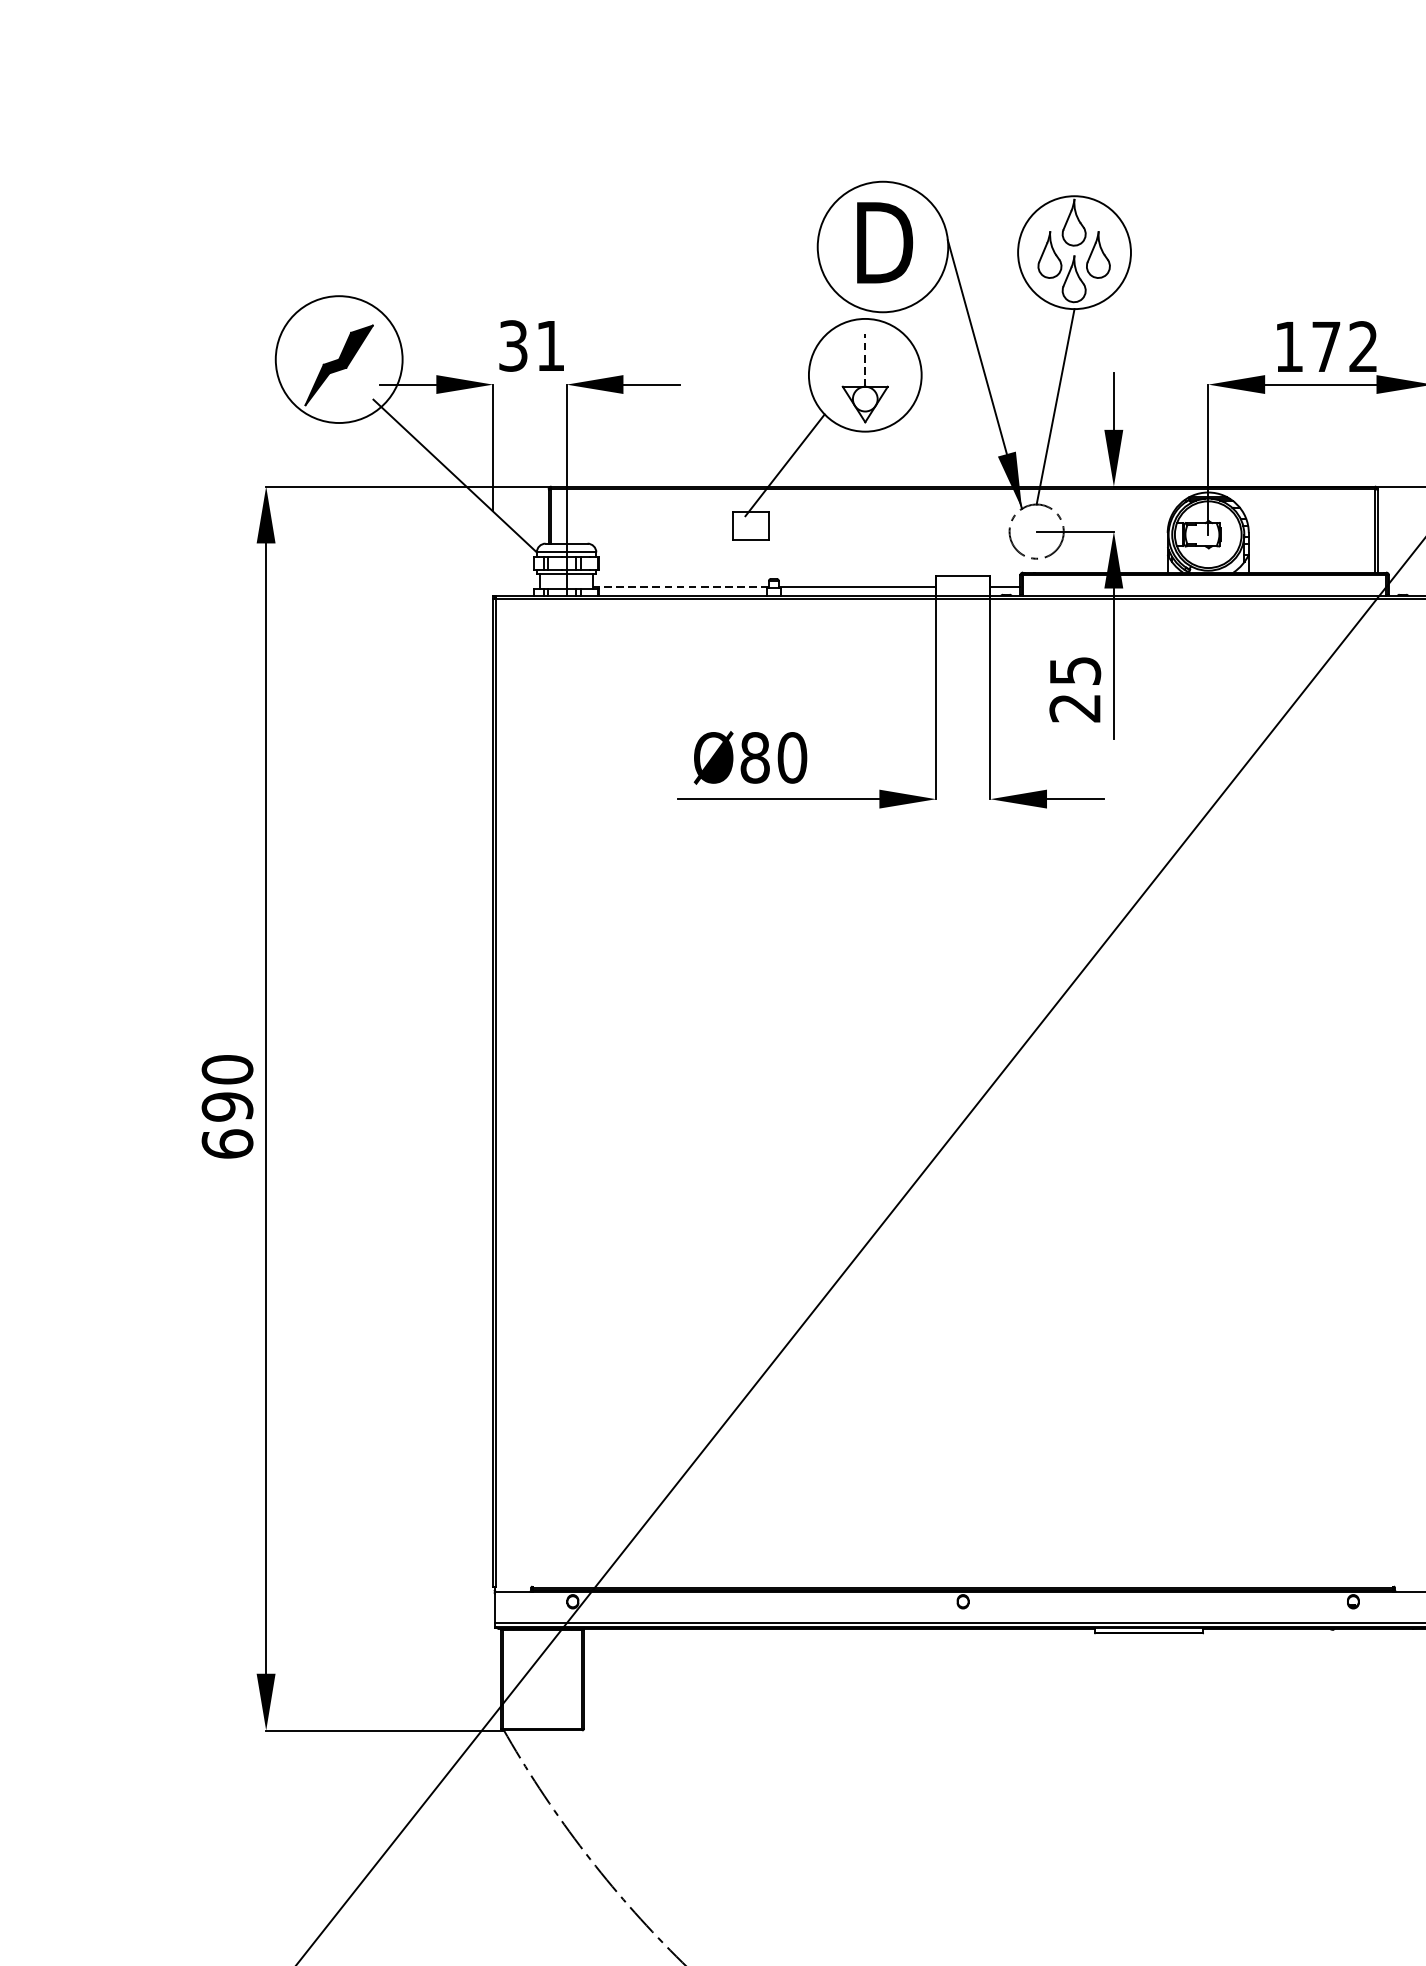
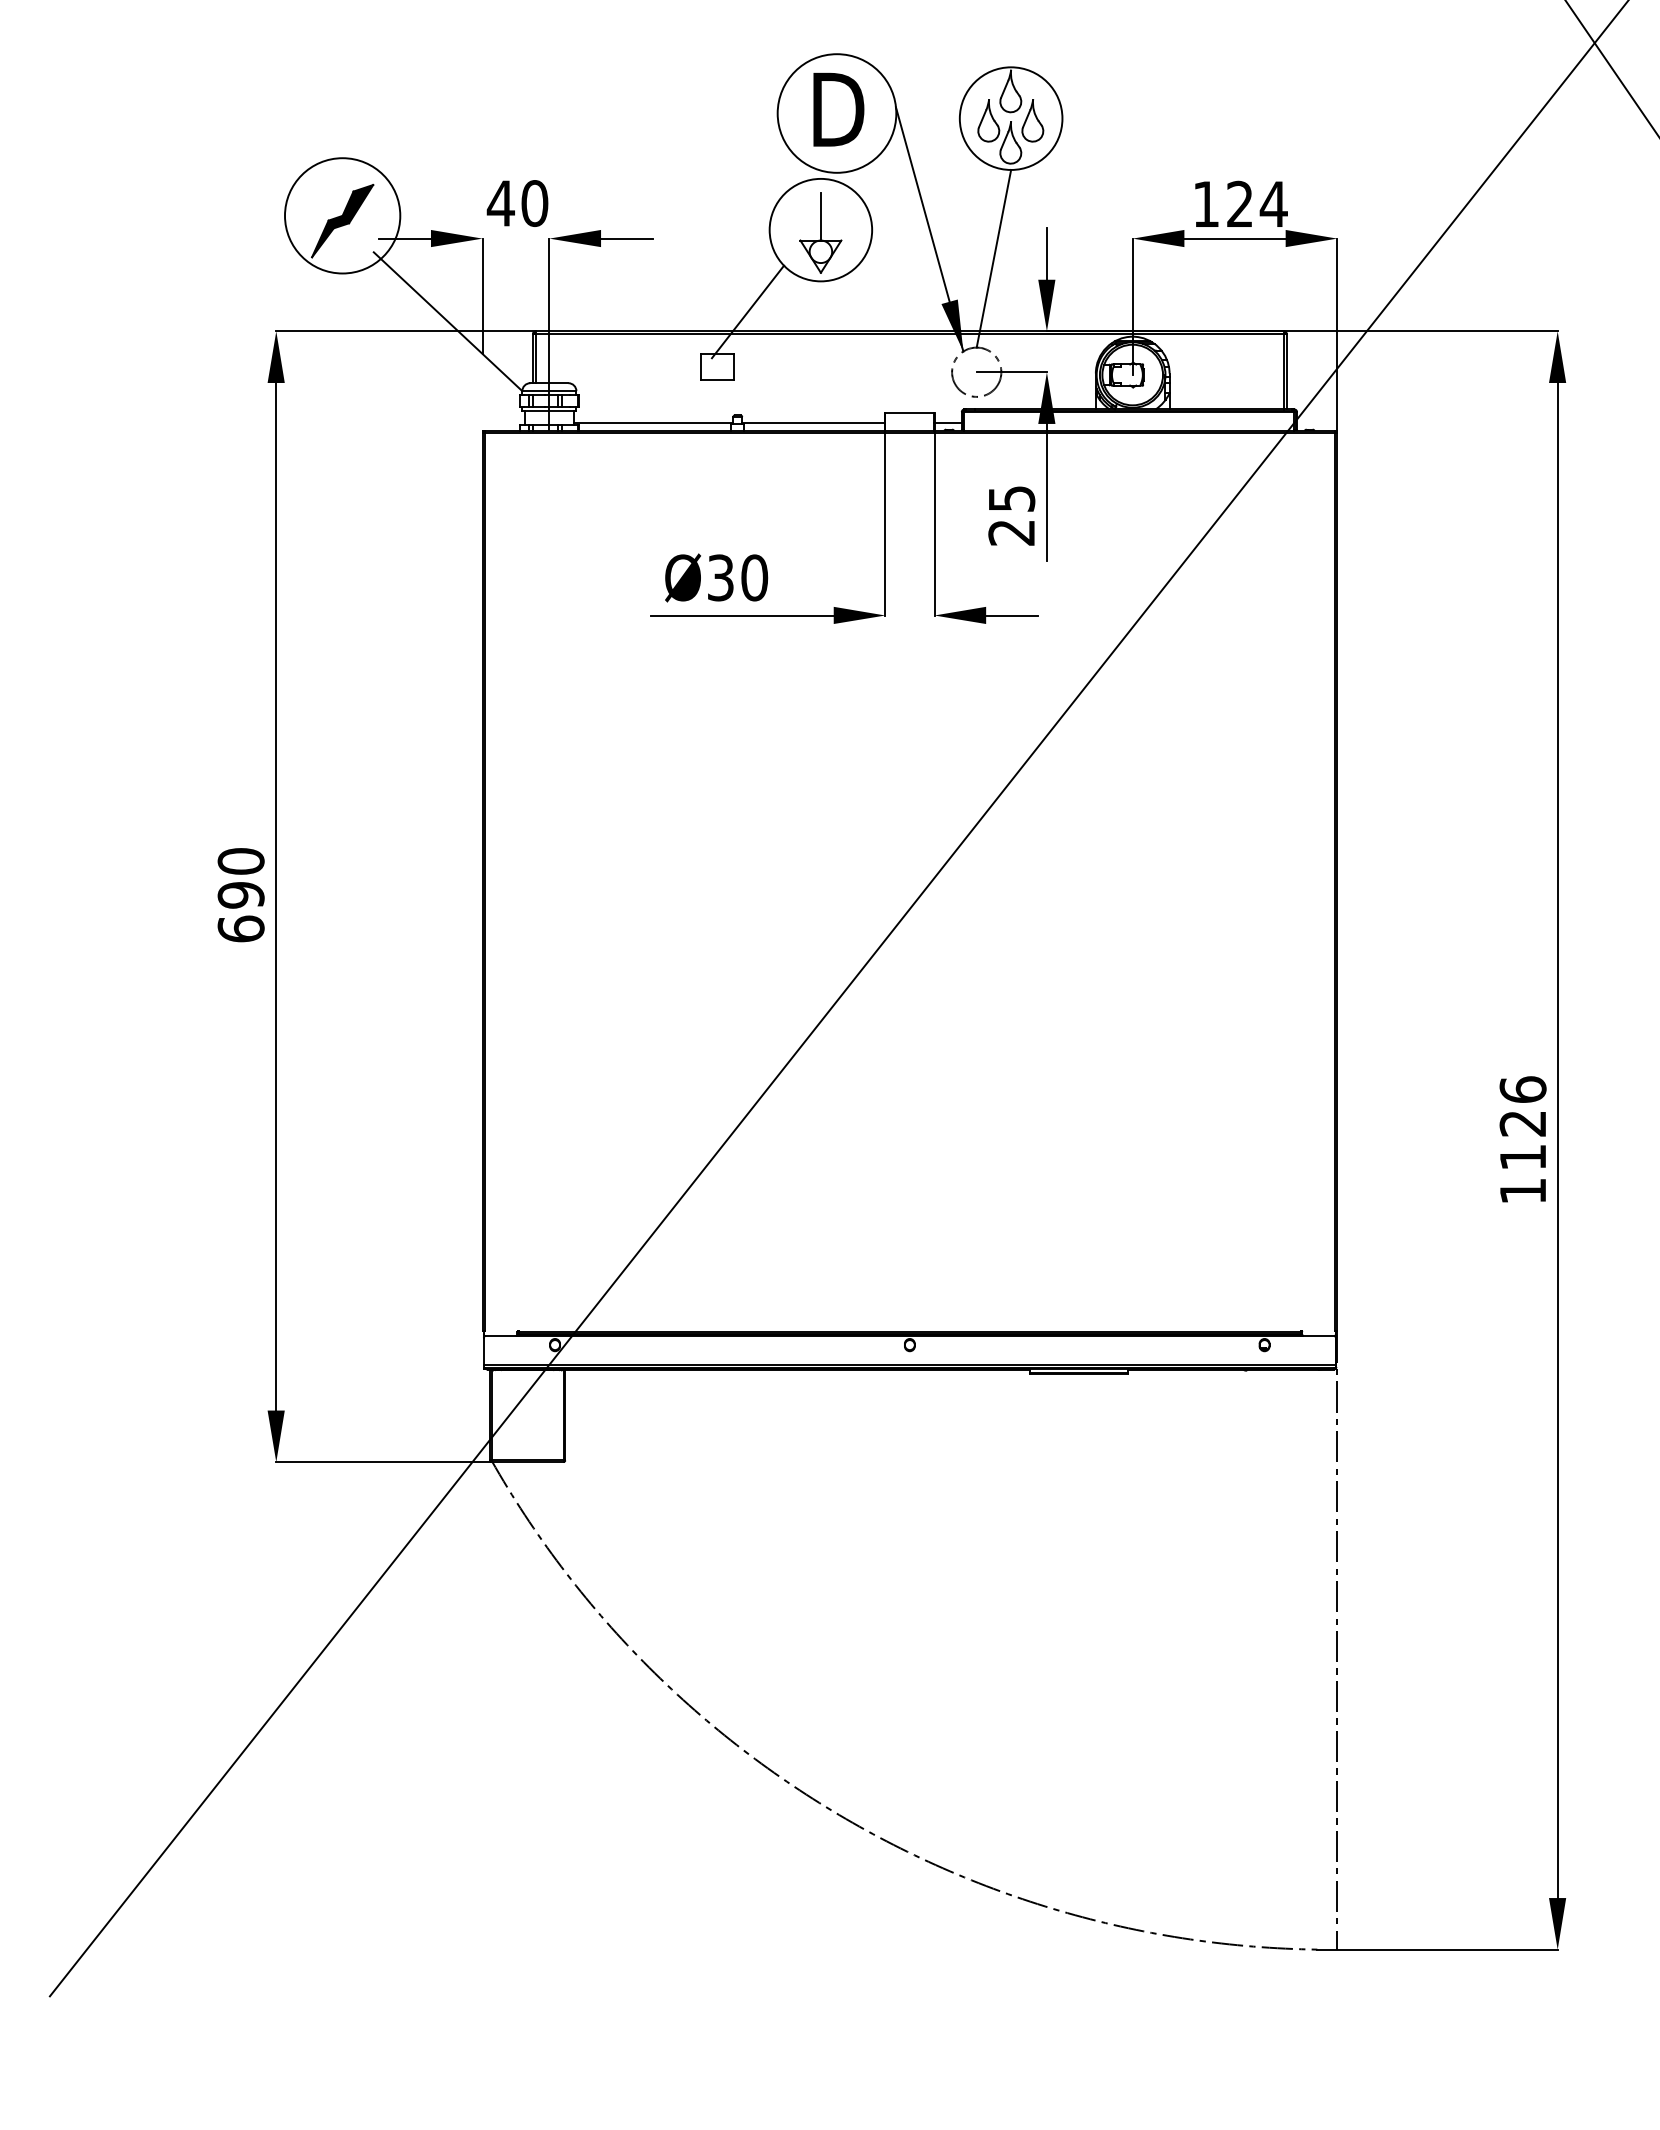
text: (531, 346) -> (517, 203), 31 -> 40
text: (1345, 346) -> (1257, 203), 172 -> 124
line: (864, 360) -> (820, 216), dashed -> solid
line: (681, 586) -> (653, 422), dashed -> solid
text: (754, 757) -> (720, 577), Ø80 -> Ø30

